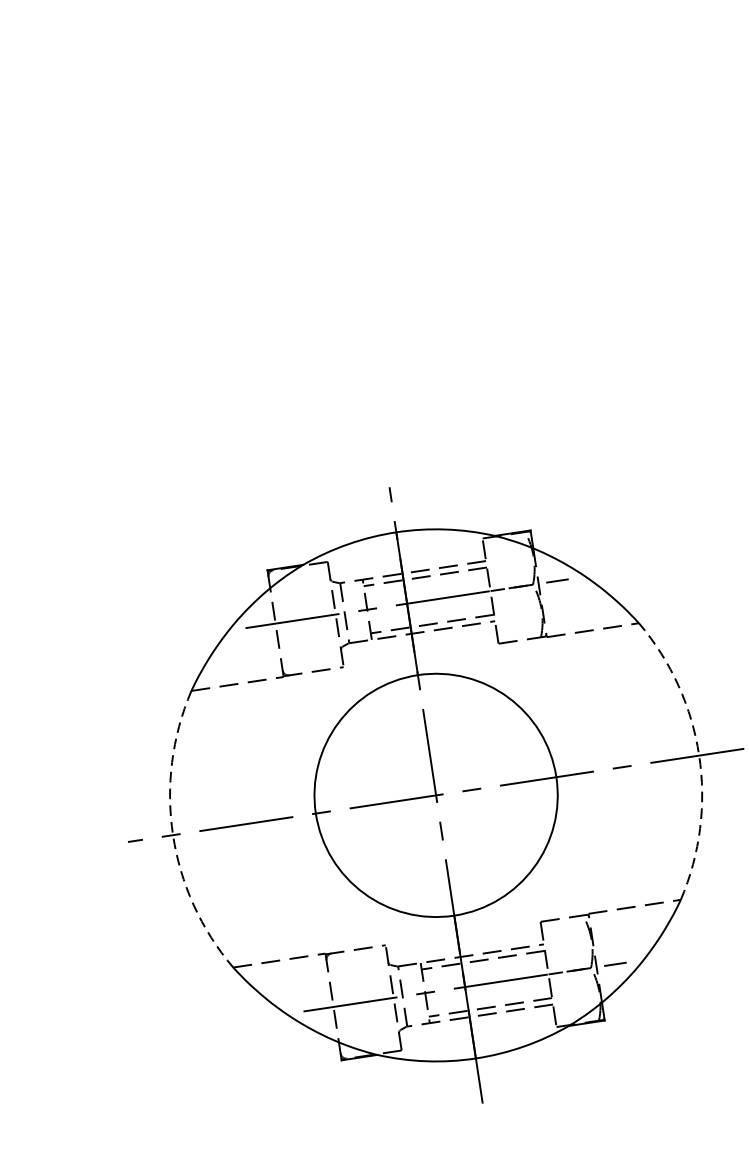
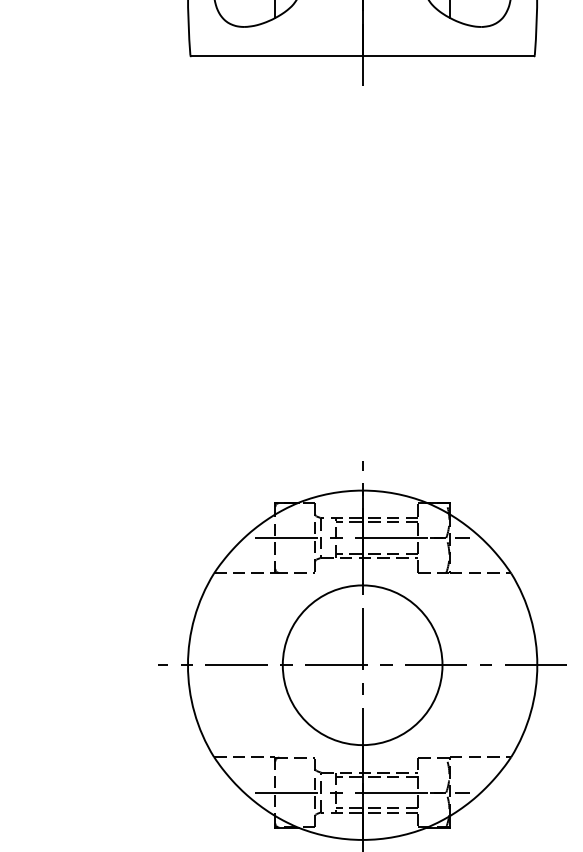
arc: (699, 755) -> (537, 665), dashed -> solid
arc: (172, 835) -> (187, 665), dashed -> solid

